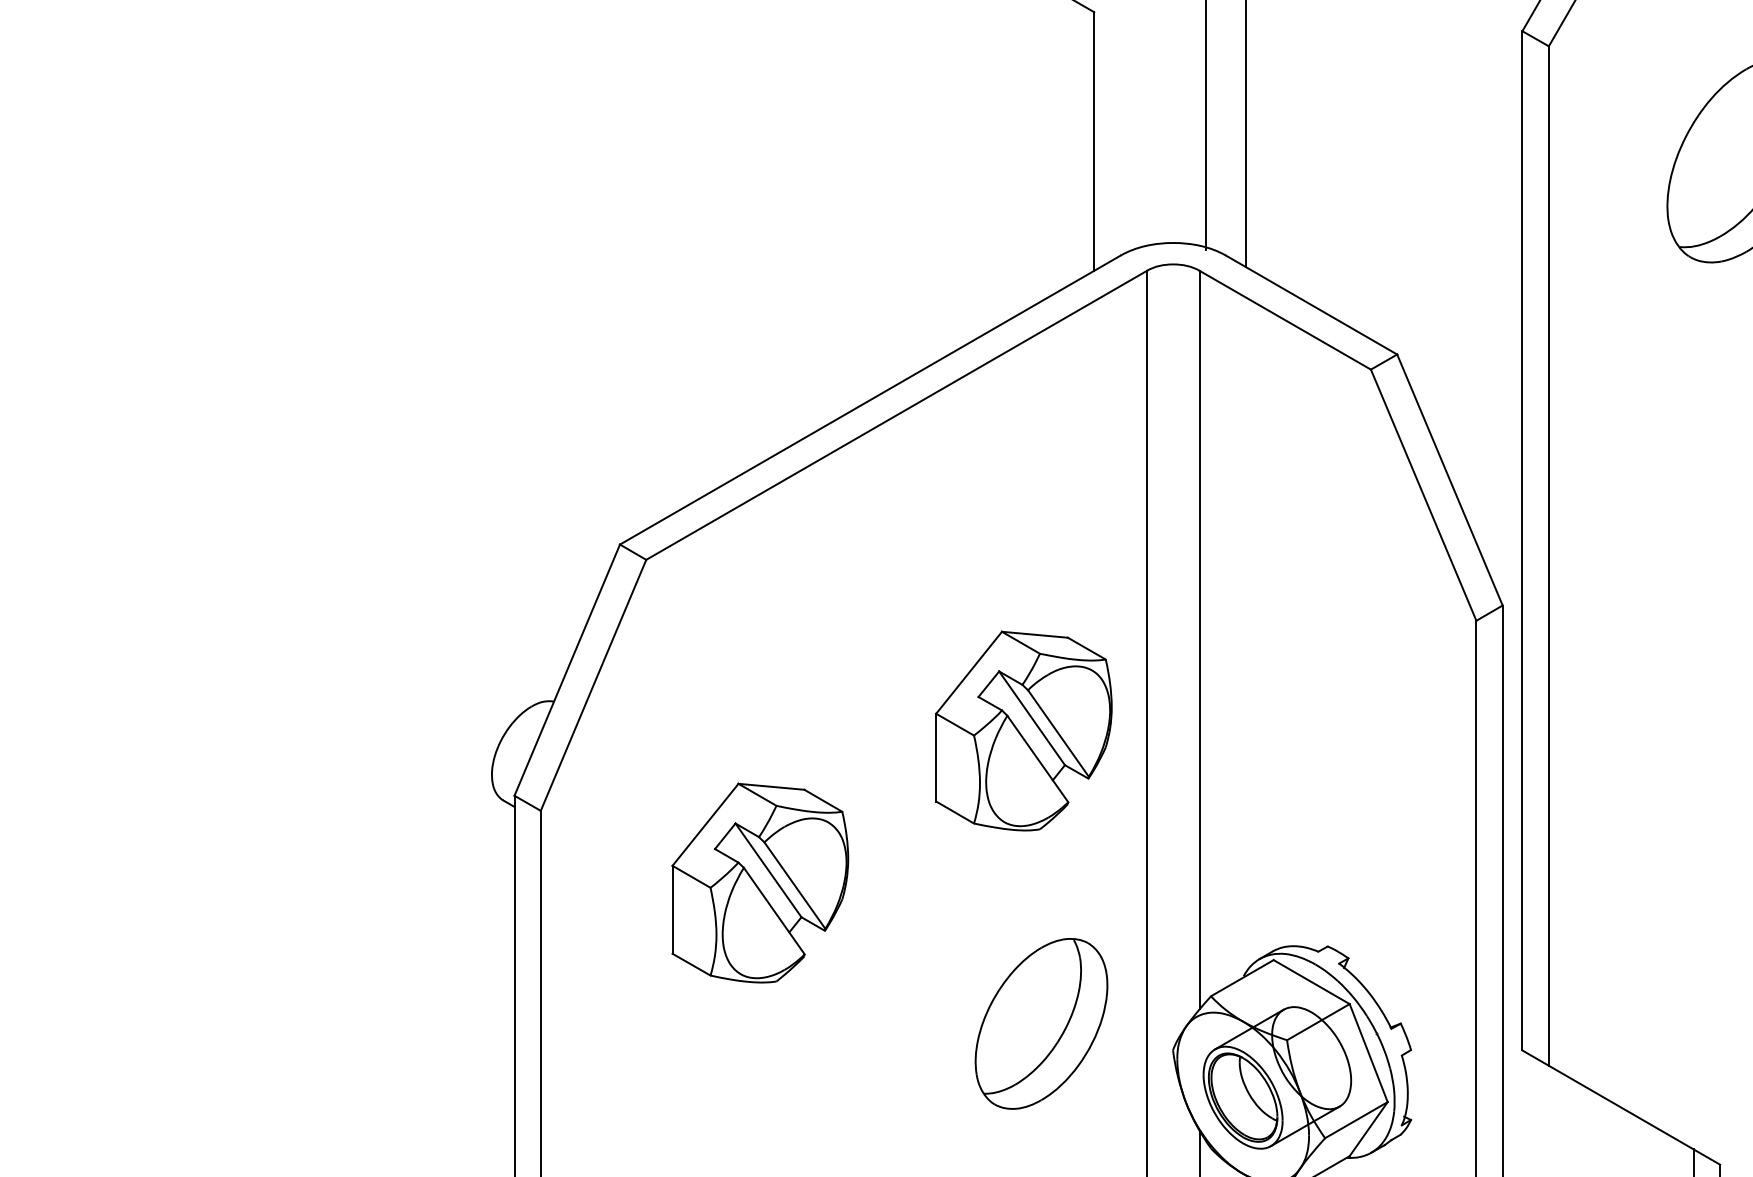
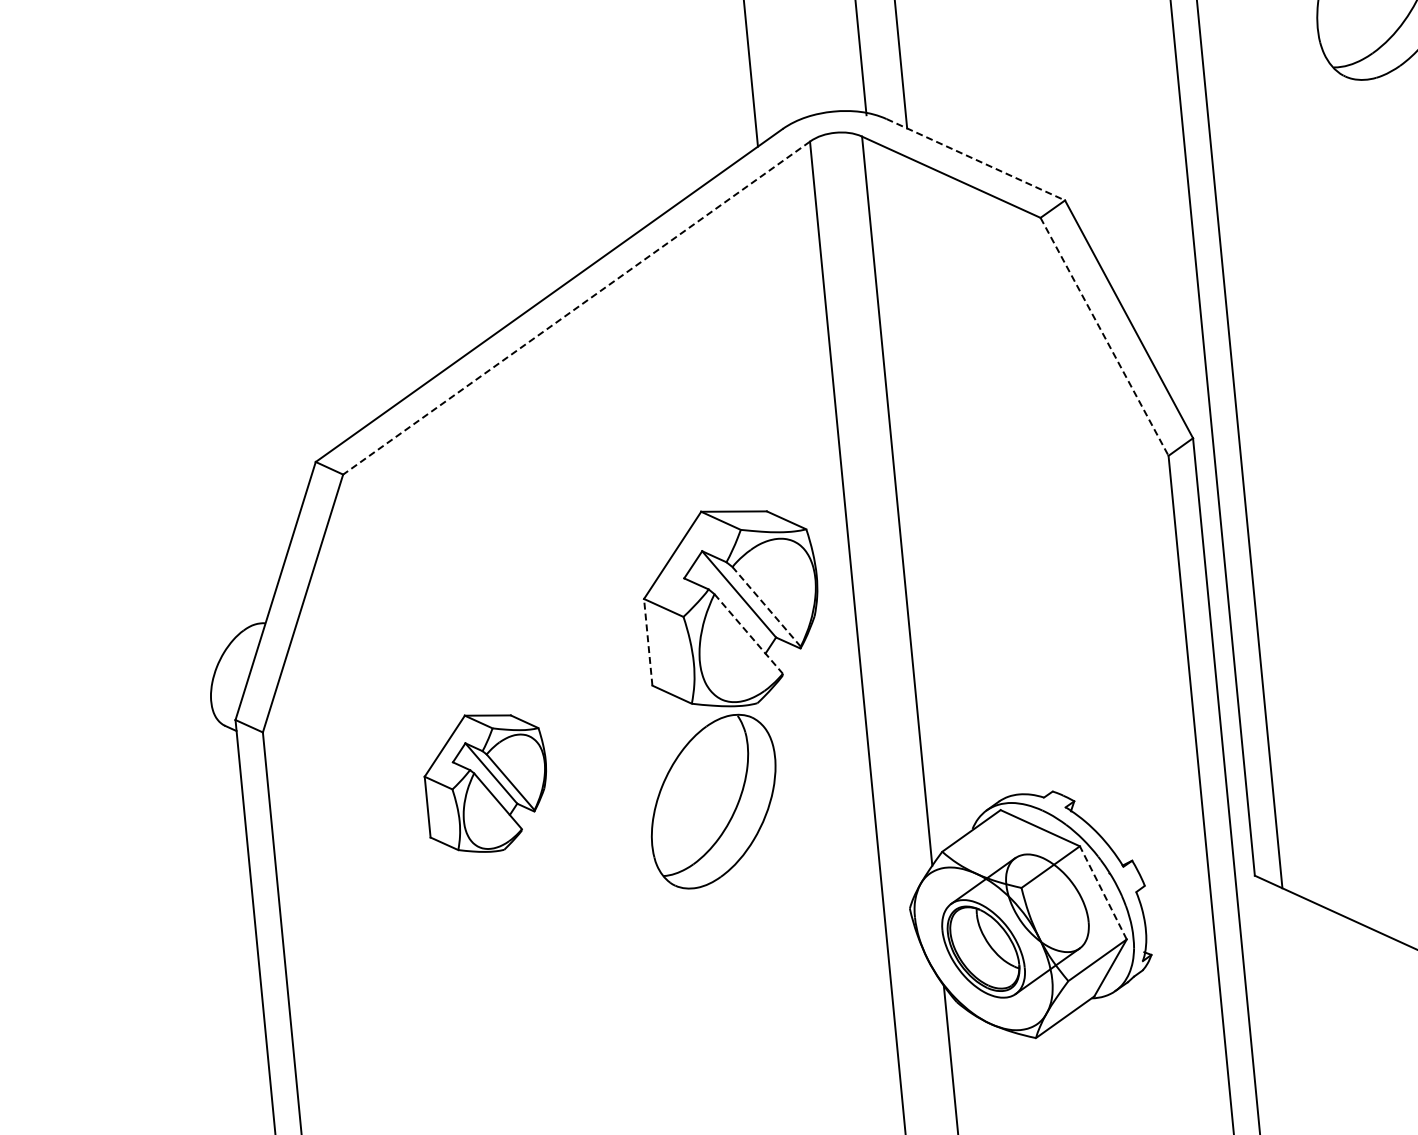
line: (1311, 305) -> (975, 160), solid -> dashed
line: (896, 415) -> (576, 308), solid -> dashed
line: (1423, 495) -> (1104, 337), solid -> dashed
line: (1058, 733) -> (766, 606), solid -> dashed
line: (936, 757) -> (648, 642), solid -> dashed
line: (1037, 759) -> (748, 634), solid -> dashed
part: (760, 882) -> (486, 782), size x0.7
part: (1041, 1023) -> (713, 801), moved
line: (1368, 1053) -> (1103, 893), solid -> dashed

